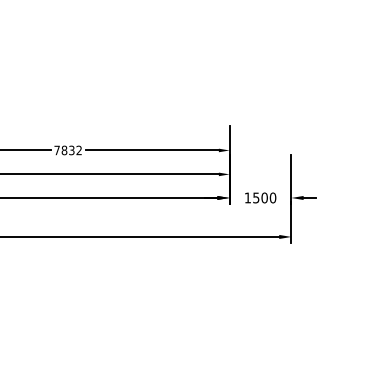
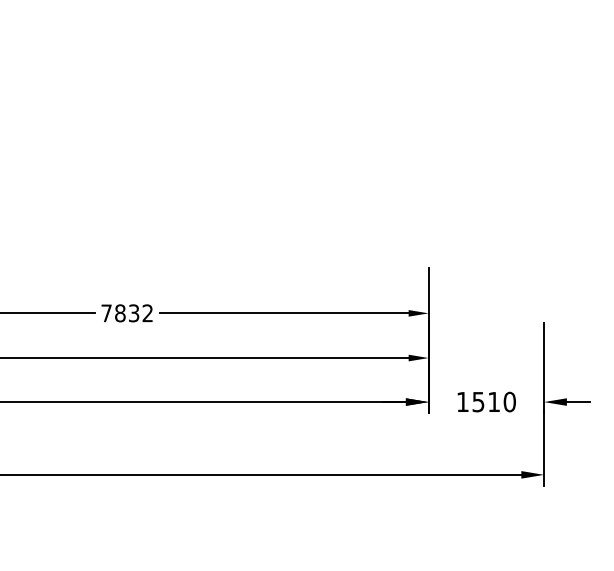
text: (264, 197) -> (493, 401), 1500 -> 1510

